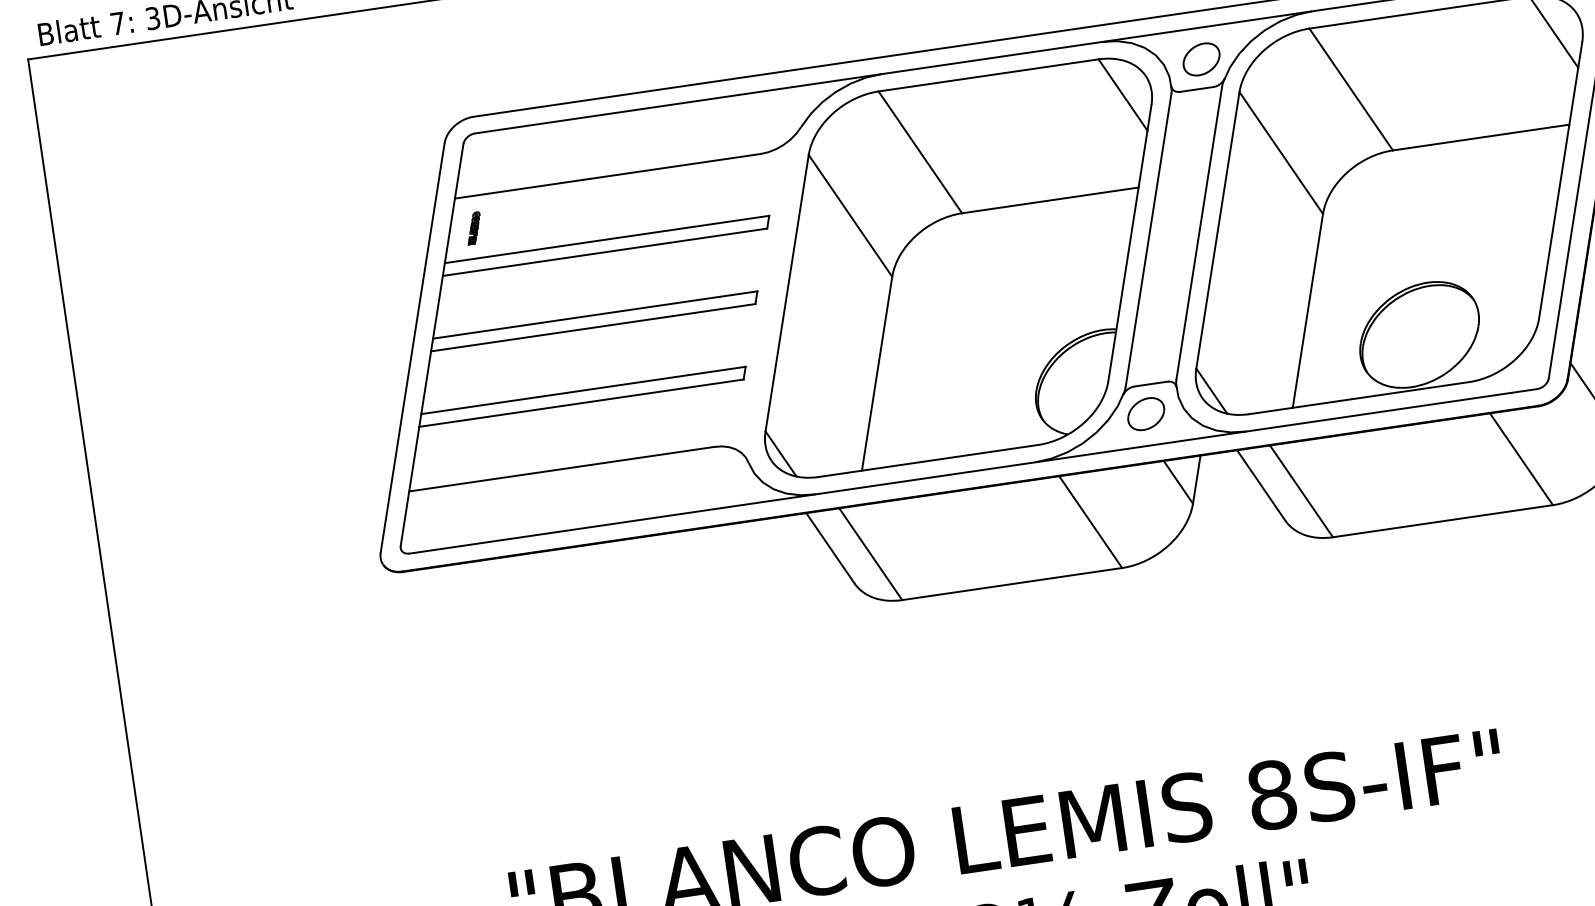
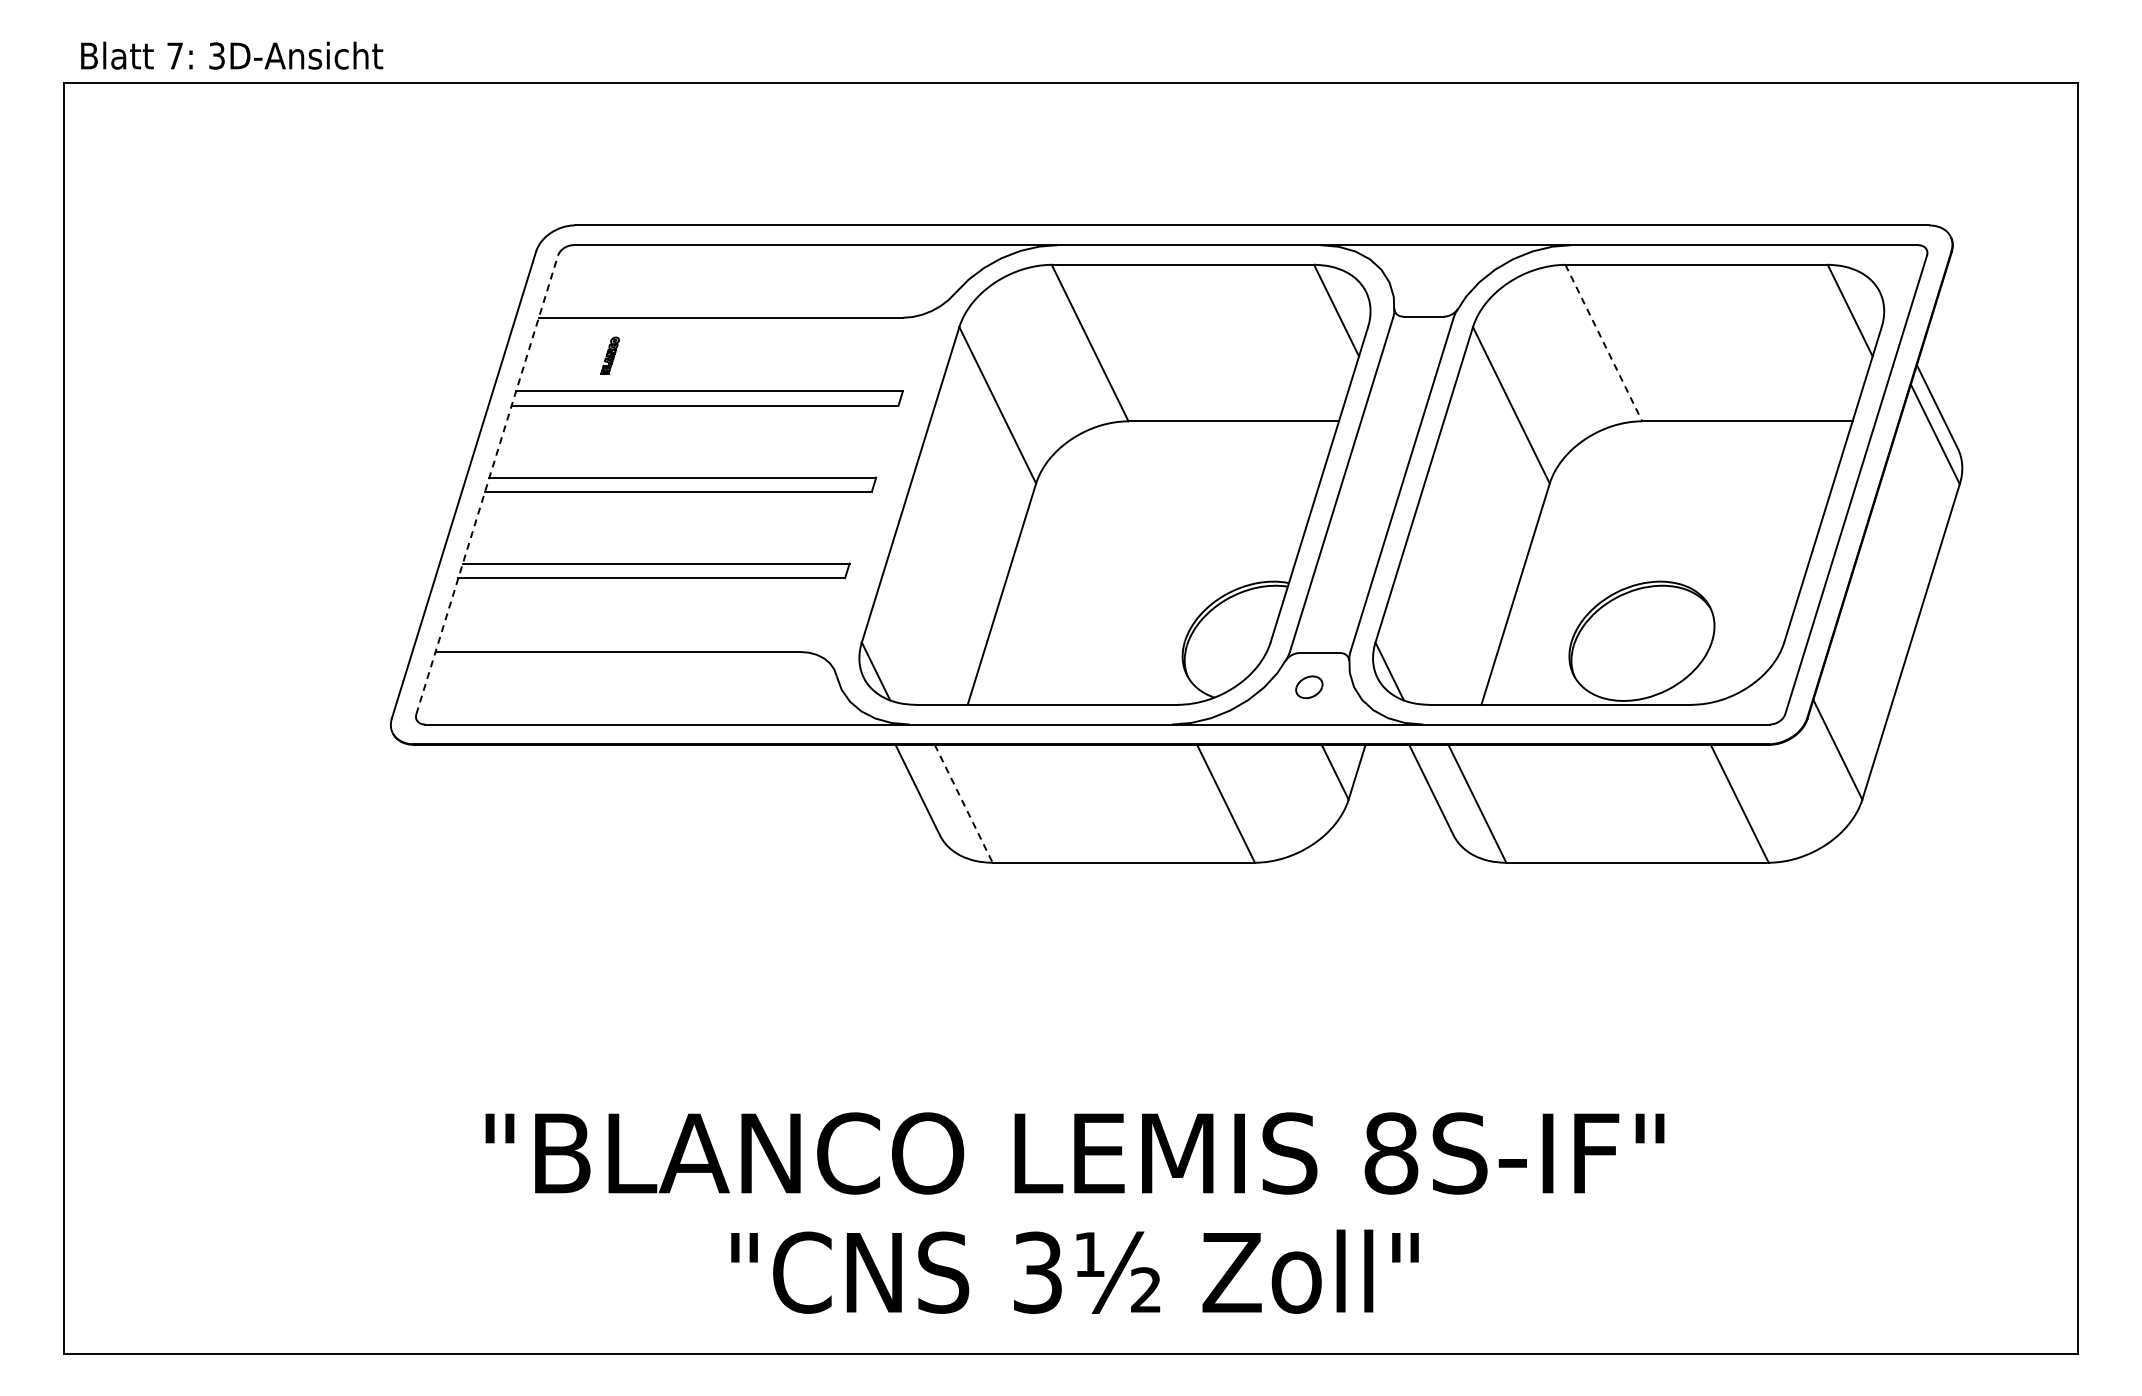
part: (1201, 59) -> (1434, 282), removed
line: (1351, 89) -> (1604, 343), solid -> dashed
part: (473, 228) -> (609, 355), moved
line: (432, 344) -> (487, 484), solid -> dashed
part: (1146, 414) -> (1309, 687), size x0.6
line: (870, 553) -> (963, 803), solid -> dashed

